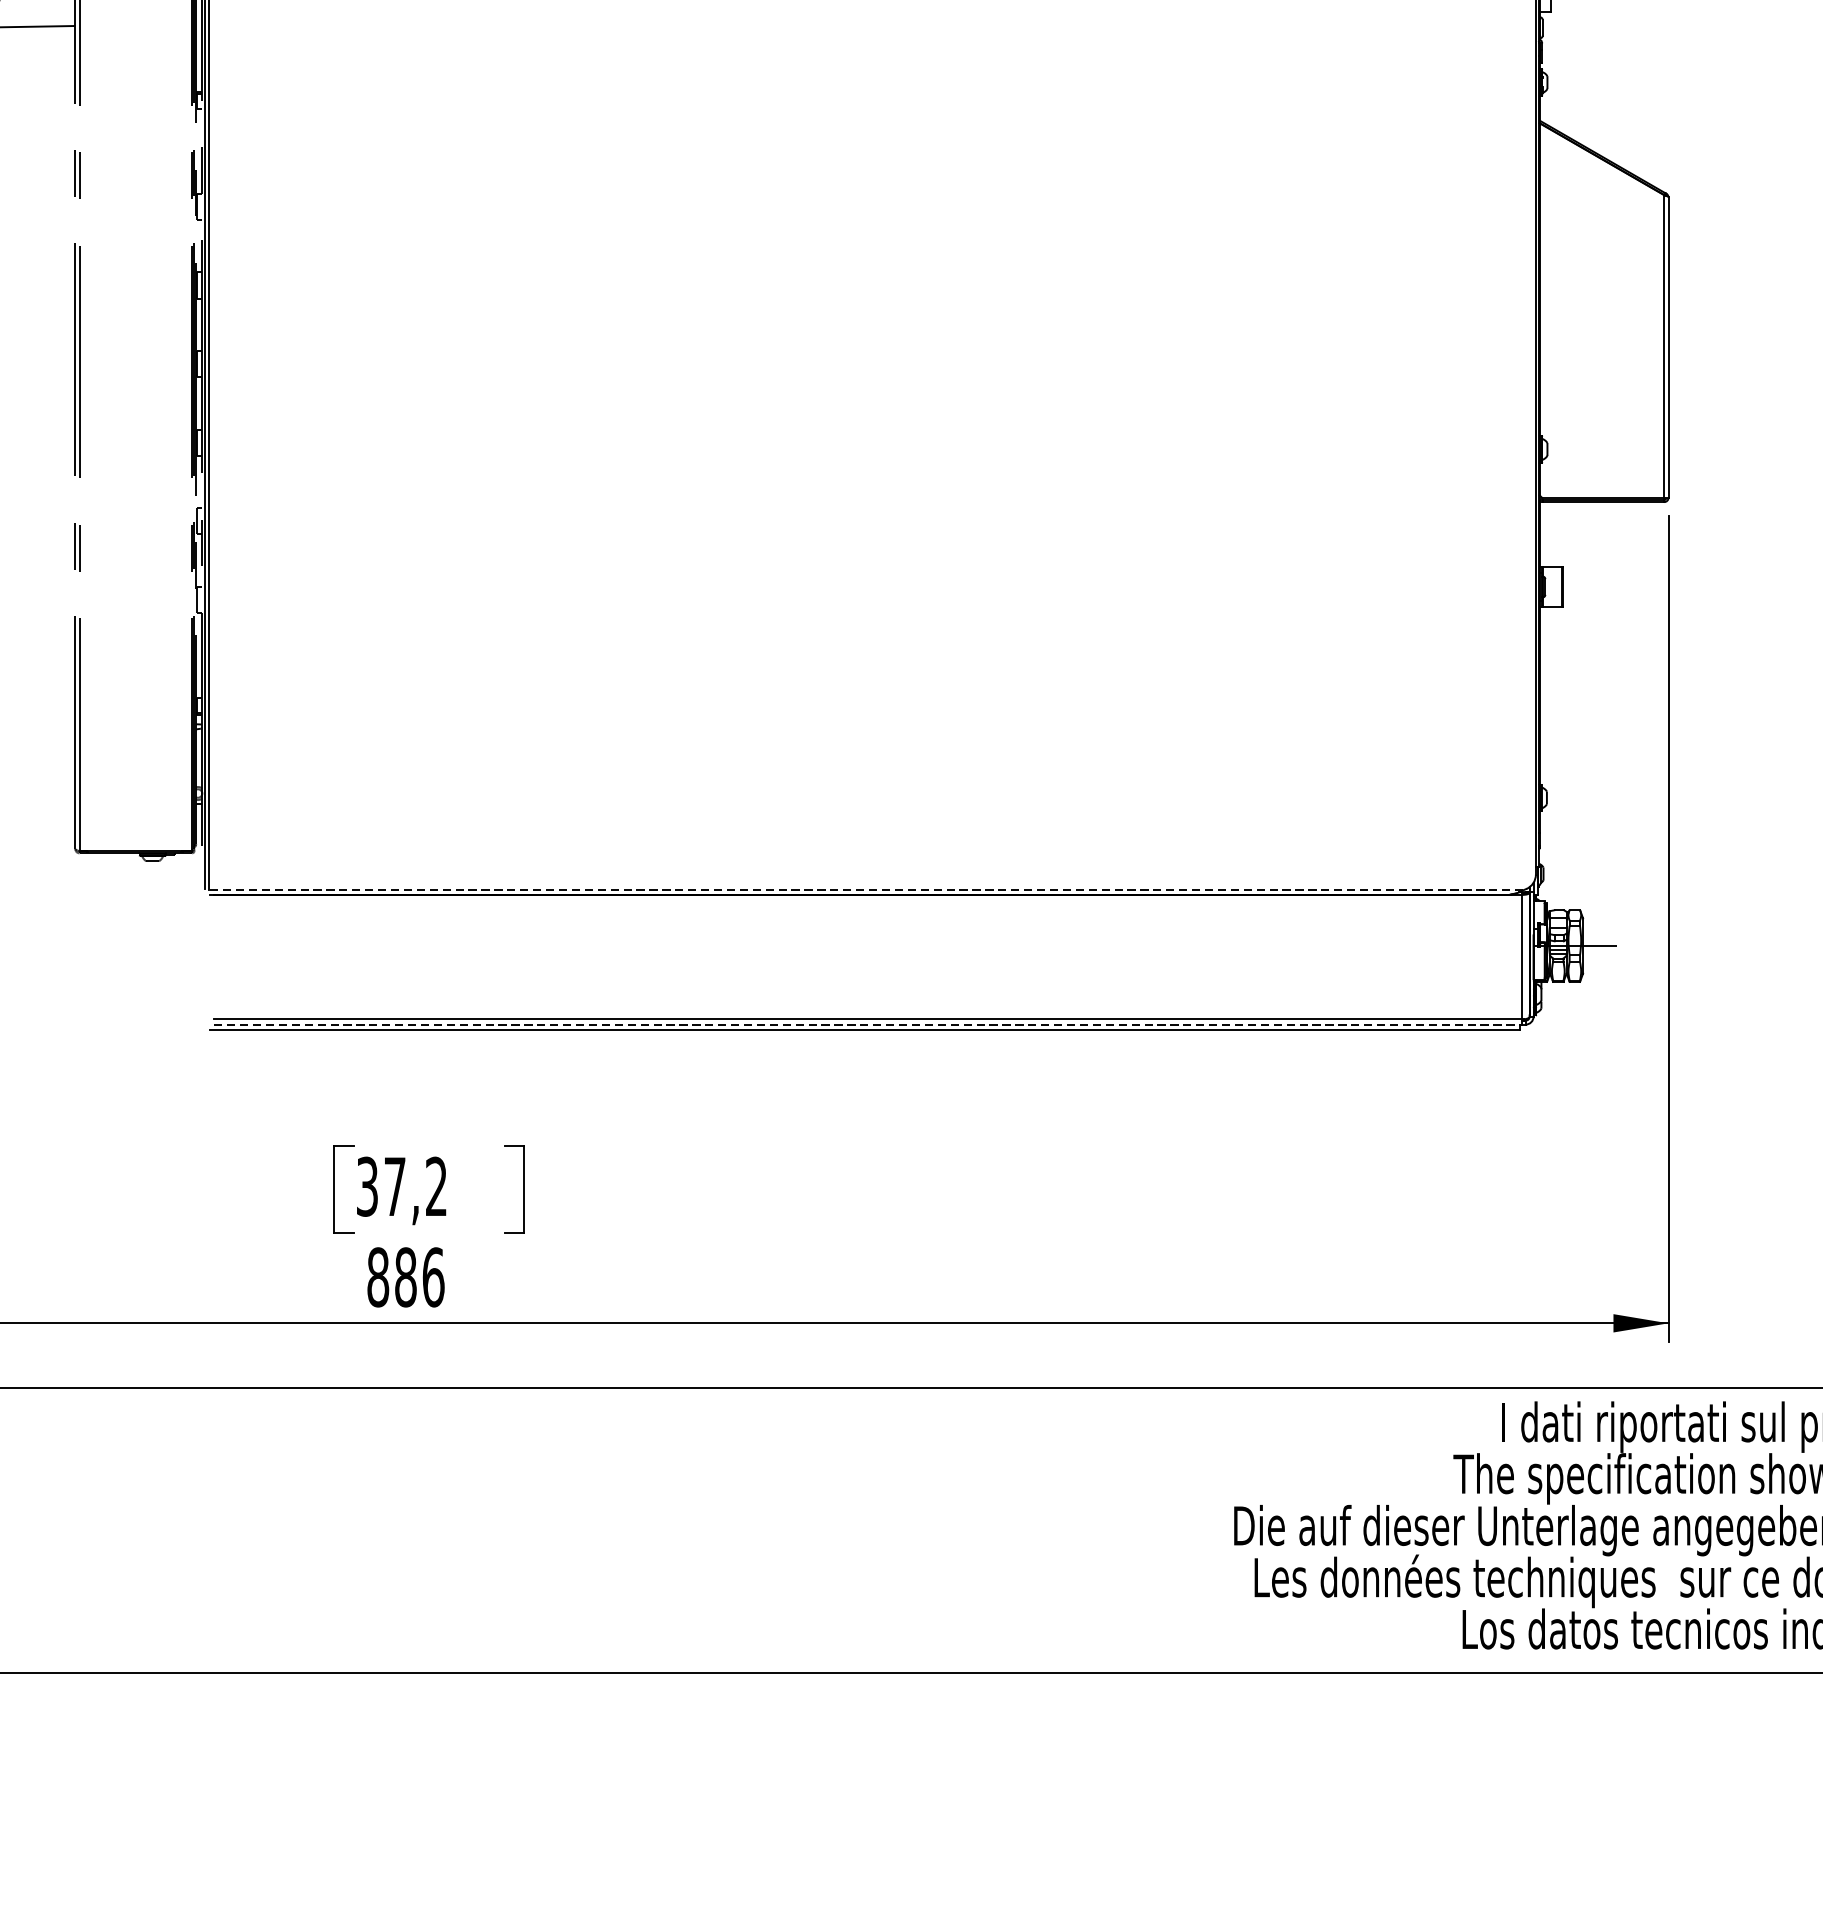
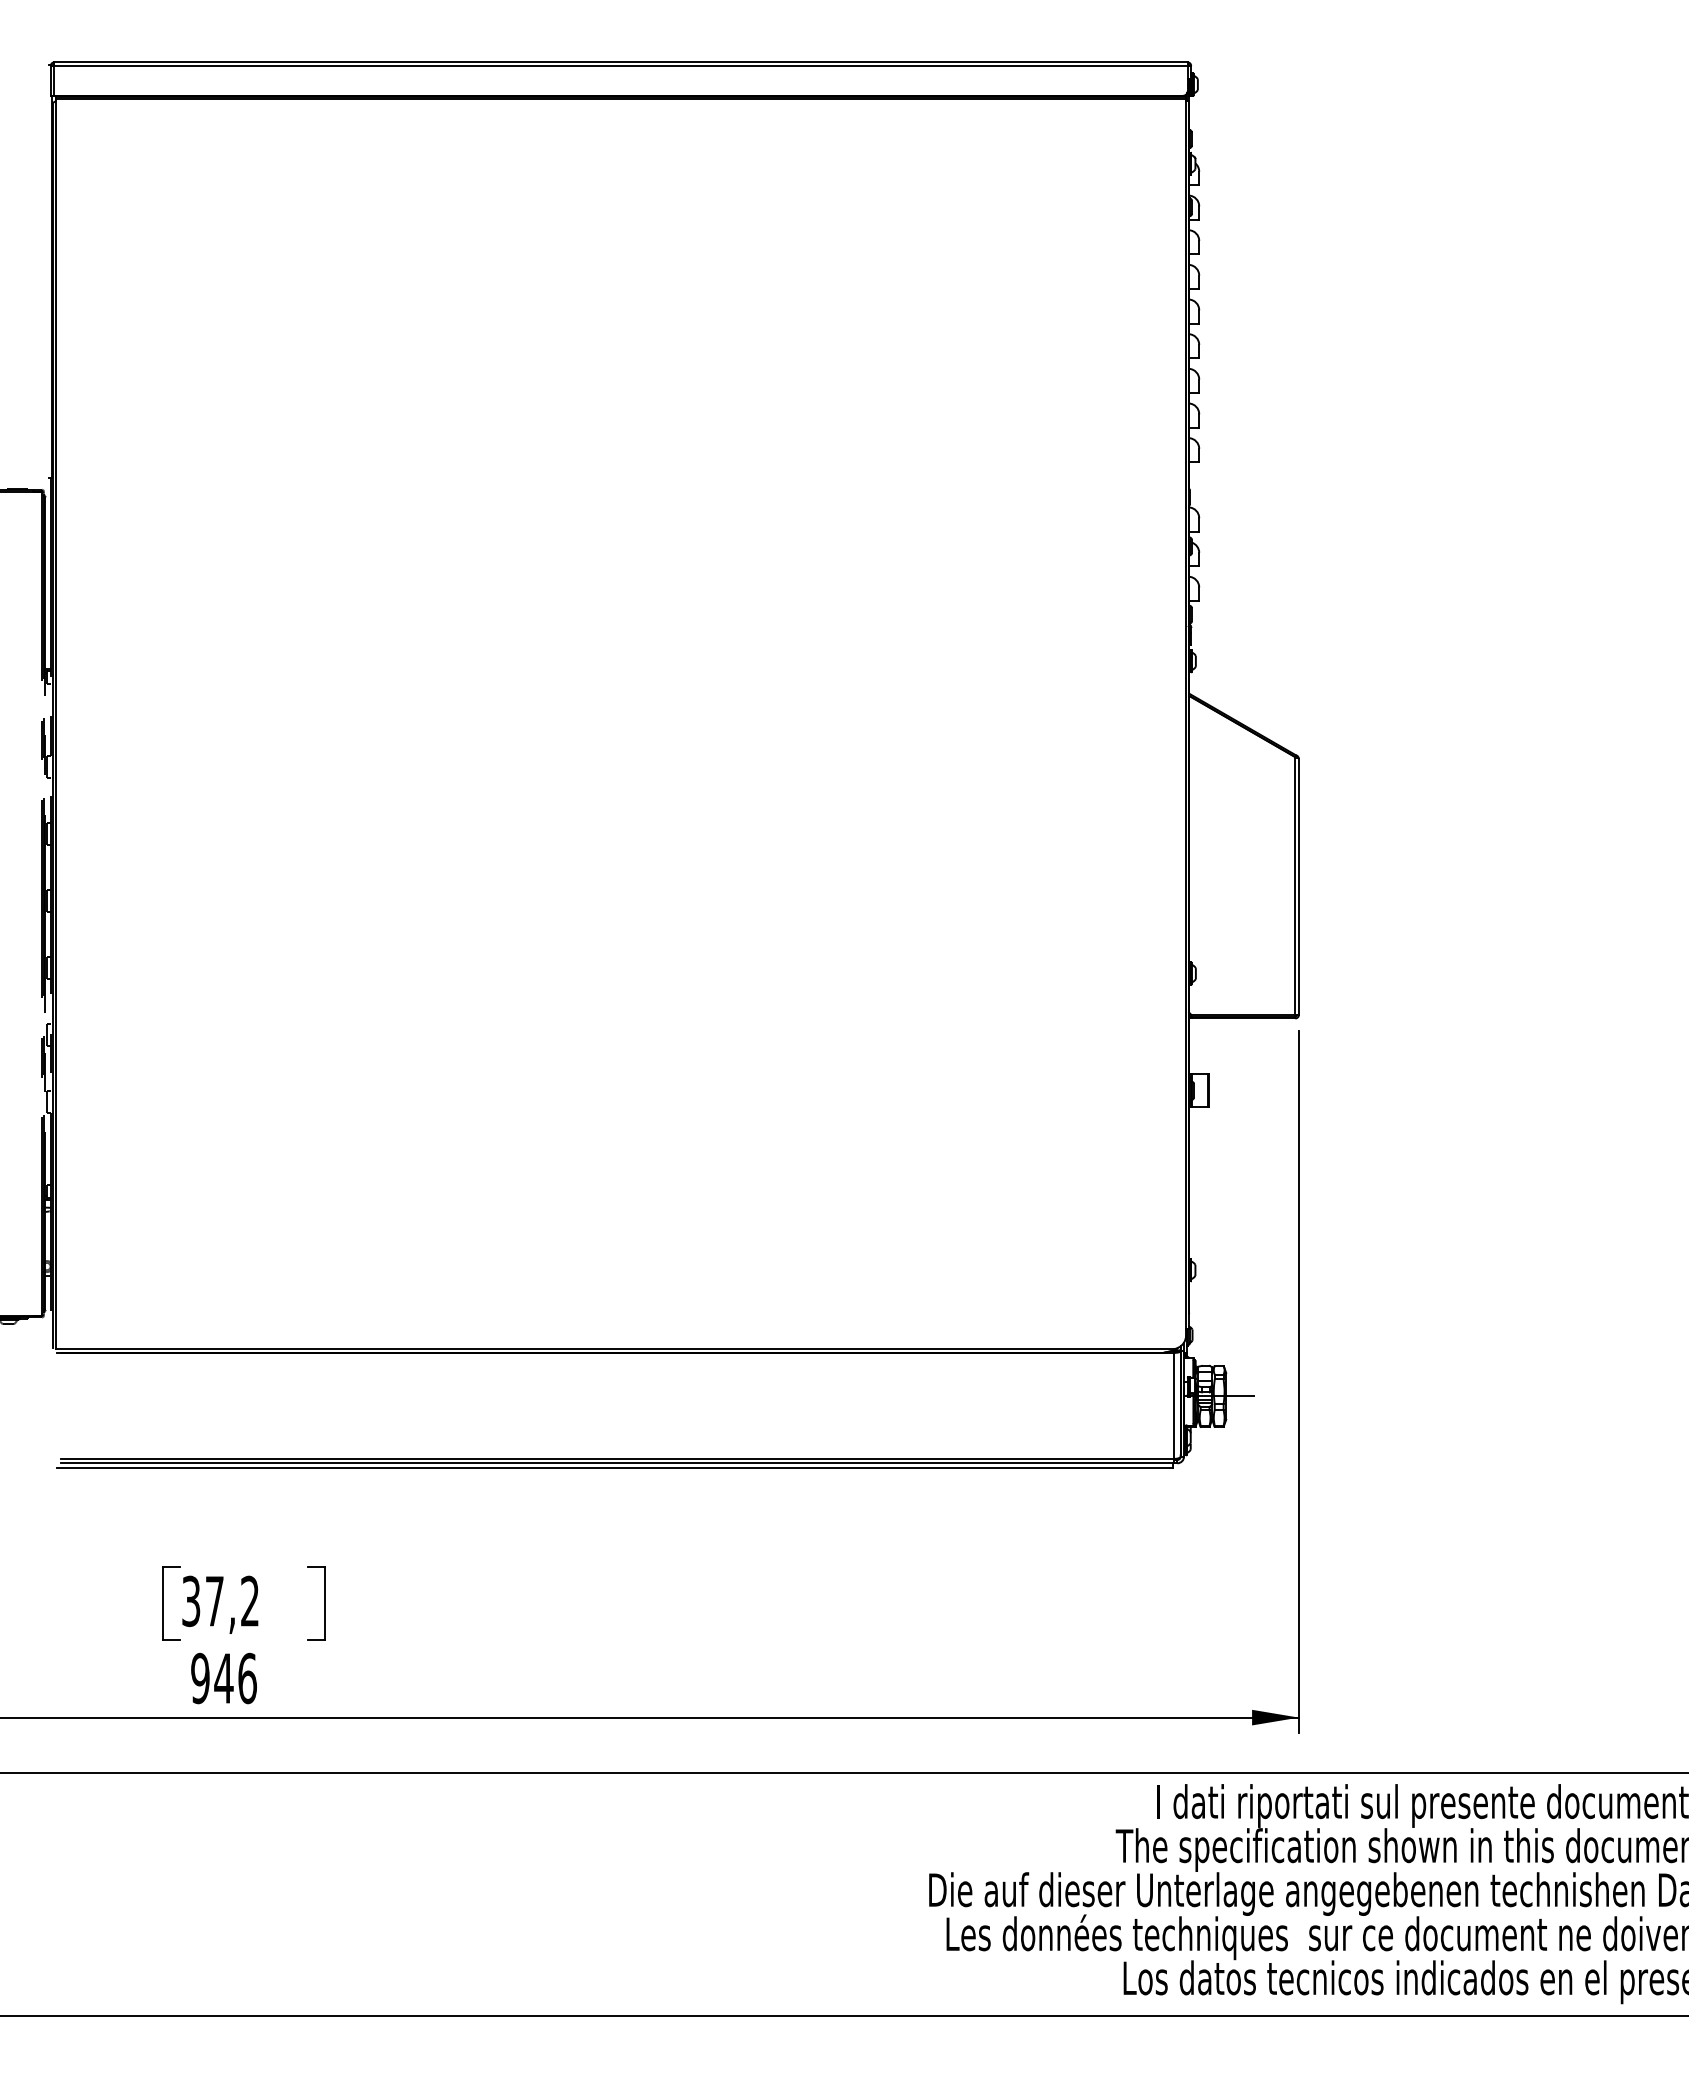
line: (865, 889) -> (615, 1348), dashed -> solid
line: (868, 1024) -> (617, 1463), dashed -> solid
text: (392, 1277) -> (212, 1678), 886 -> 946

